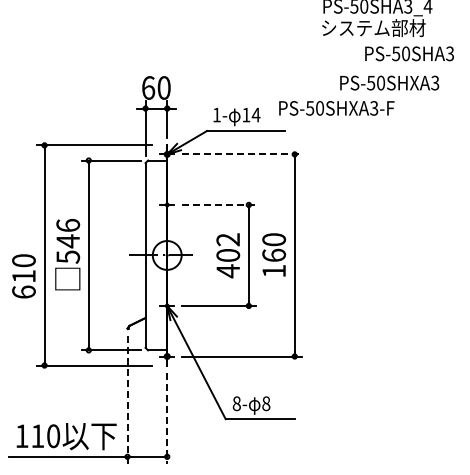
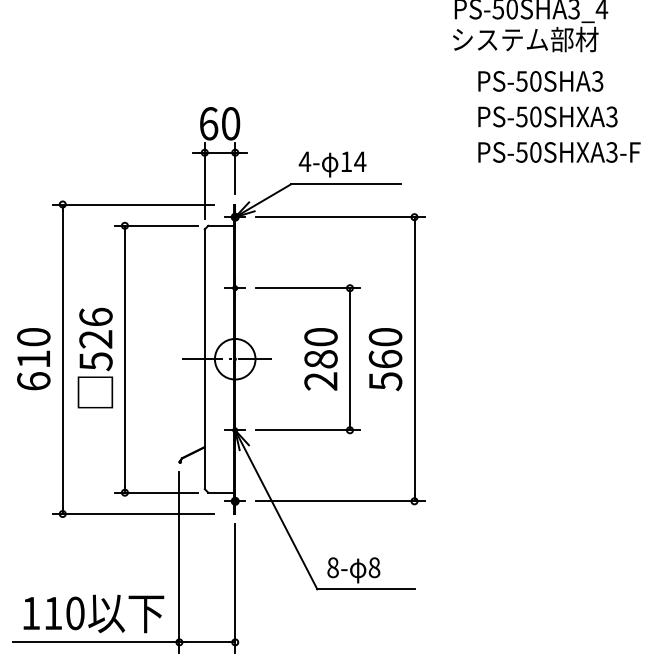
text: (409, 53) -> (540, 80), moved
text: (336, 108) -> (558, 152), moved
text: (216, 114) -> (304, 161), 1- -> 4-
line: (242, 154) -> (341, 217), dashed -> solid
line: (219, 204) -> (308, 287), dashed -> solid
text: (67, 241) -> (94, 339), 546 -> 526
text: (228, 255) -> (321, 359), 402 -> 280
text: (274, 270) -> (386, 380), 160 -> 560
text: (23, 276) -> (33, 359), moved
line: (127, 400) -> (179, 563), dashed -> solid
line: (167, 418) -> (235, 588), dashed -> solid

